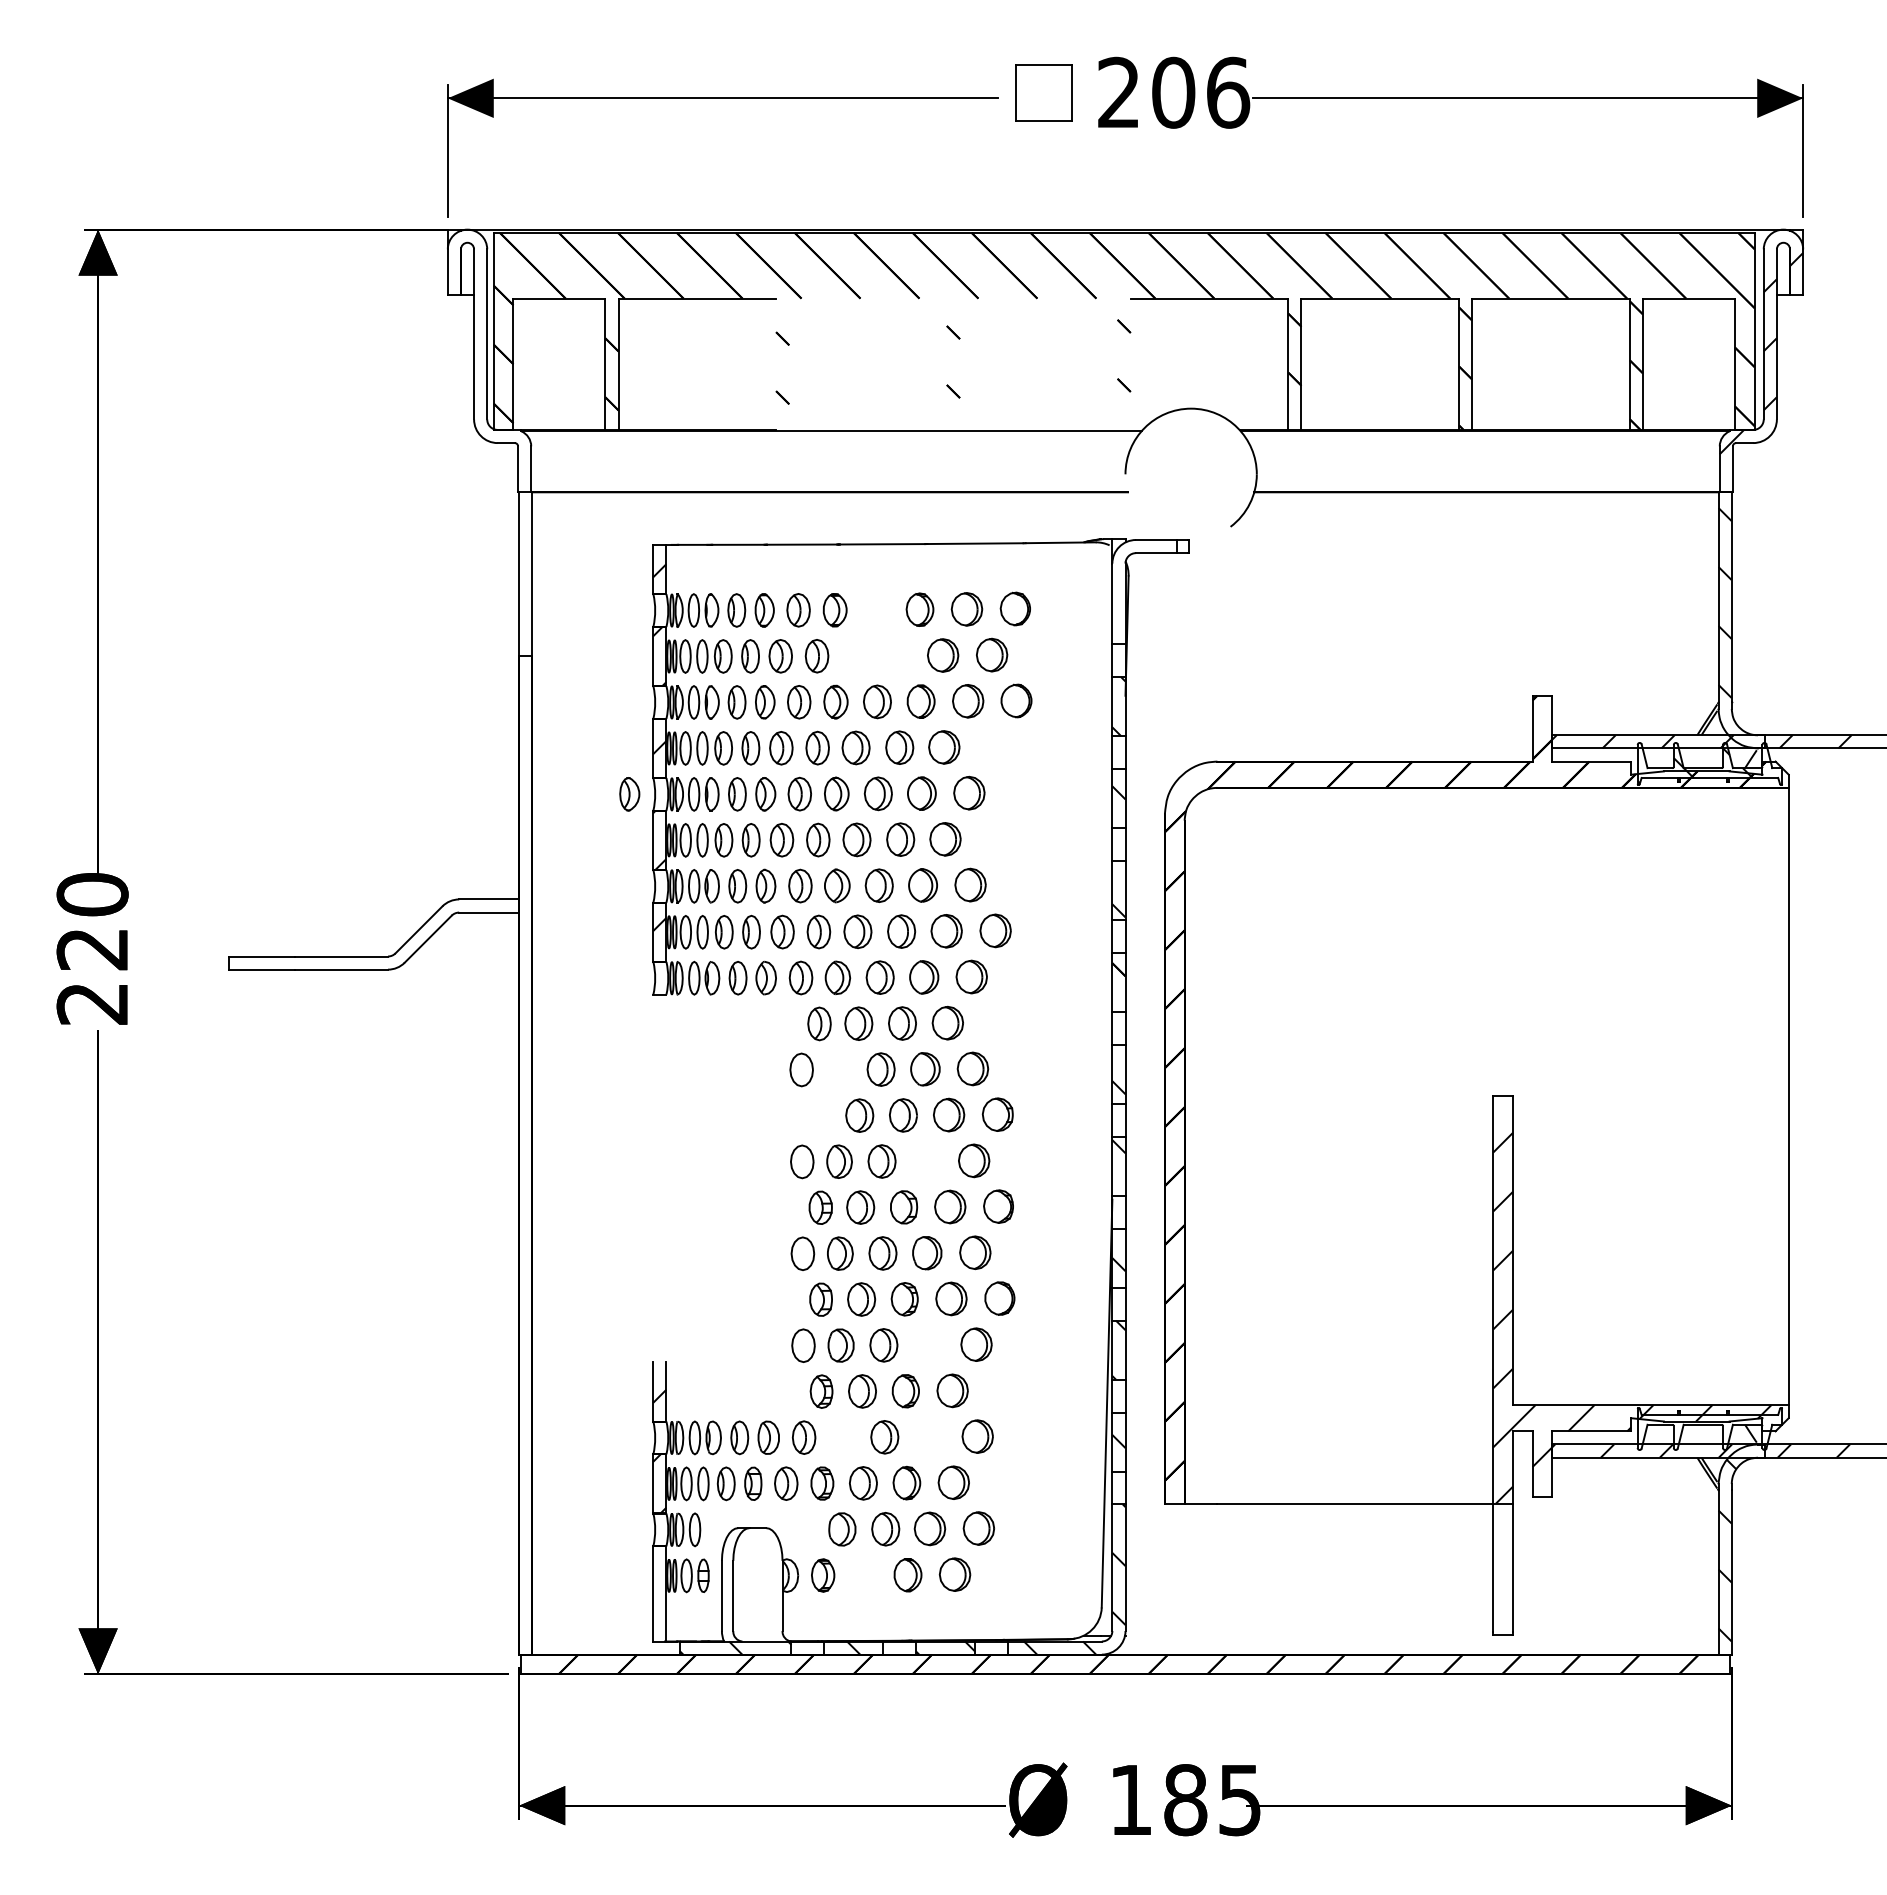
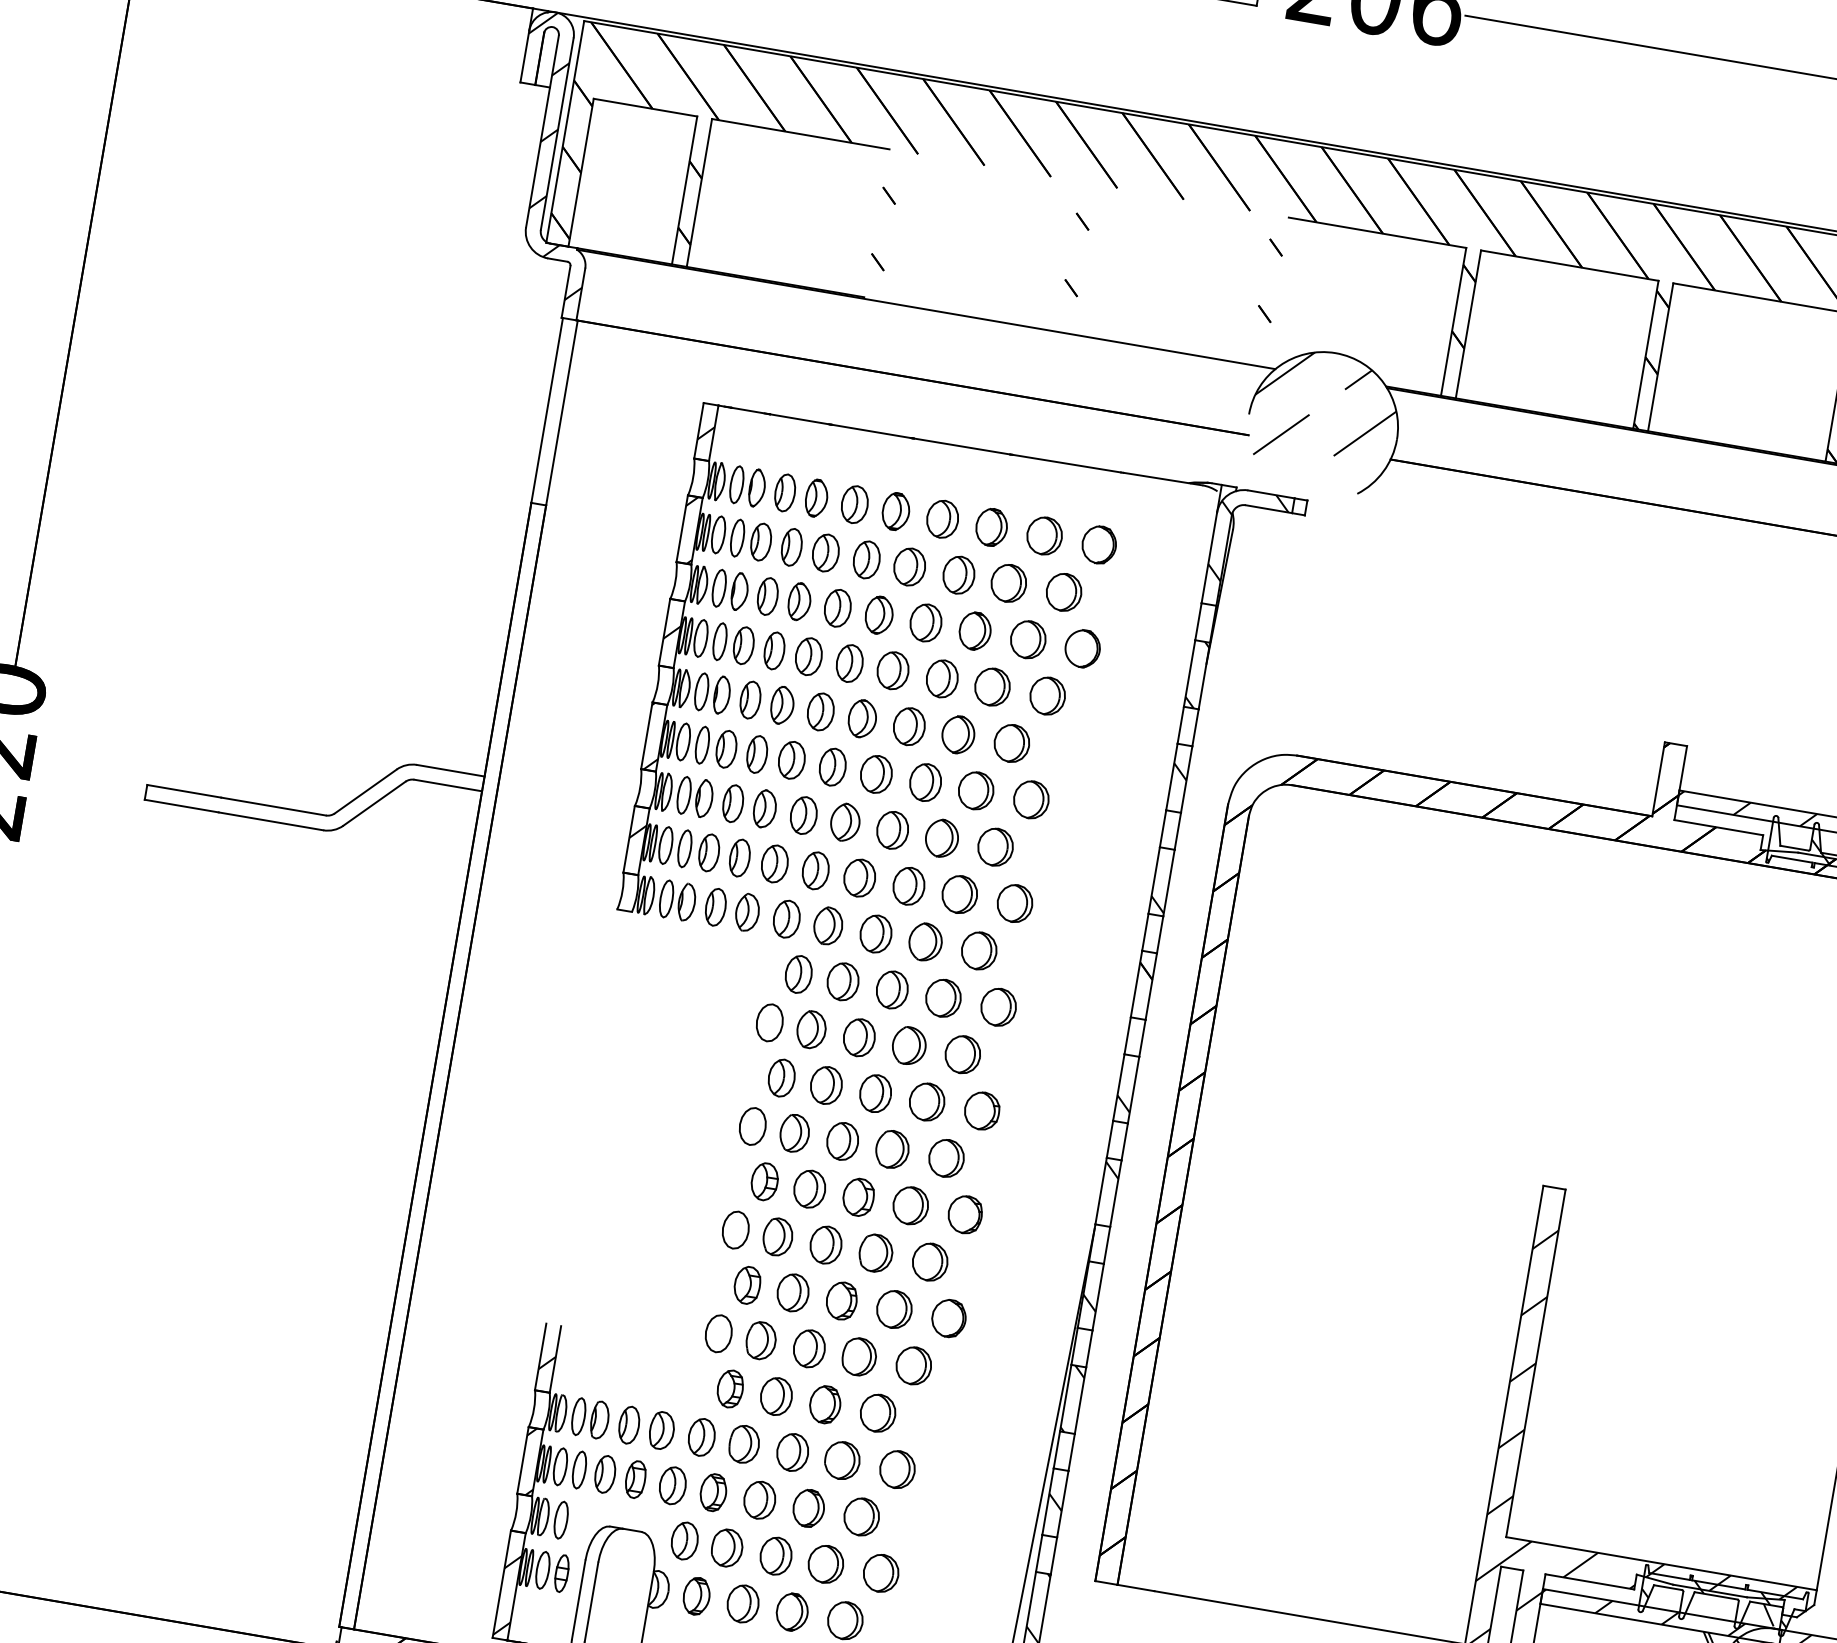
hatch: (489, 352) -> (556, 154), added
hatch: (1189, 459) -> (1324, 410), added
hatch: (1143, 581) -> (1248, 538), added
part: (876, 609) -> (942, 518), added
part: (854, 655) -> (909, 566), added
part: (898, 655) -> (958, 574), added
part: (993, 746) -> (1048, 695), added
part: (629, 794) -> (628, 679), removed
part: (994, 838) -> (1031, 799), added
part: (996, 1022) -> (998, 1006), added
part: (838, 1069) -> (811, 1029), added
part: (820, 1115) -> (782, 1077), added
part: (926, 1161) -> (892, 1149), added
part: (927, 1344) -> (858, 1356), added
hatch: (1702, 1426) -> (1715, 1597), added
part: (928, 1436) -> (842, 1460), added
part: (841, 1437) -> (743, 1444), added
part: (804, 1529) -> (684, 1540), added
part: (863, 1575) -> (742, 1604), added
hatch: (659, 1602) -> (507, 1595), added

